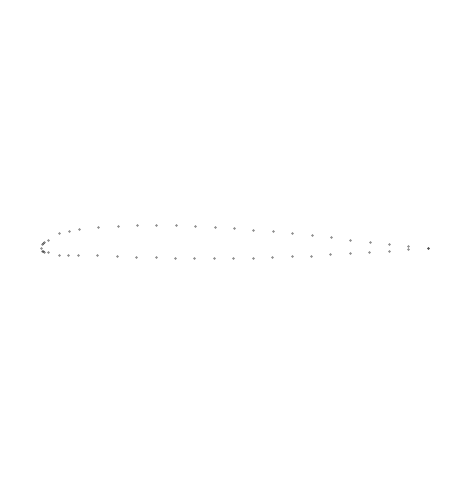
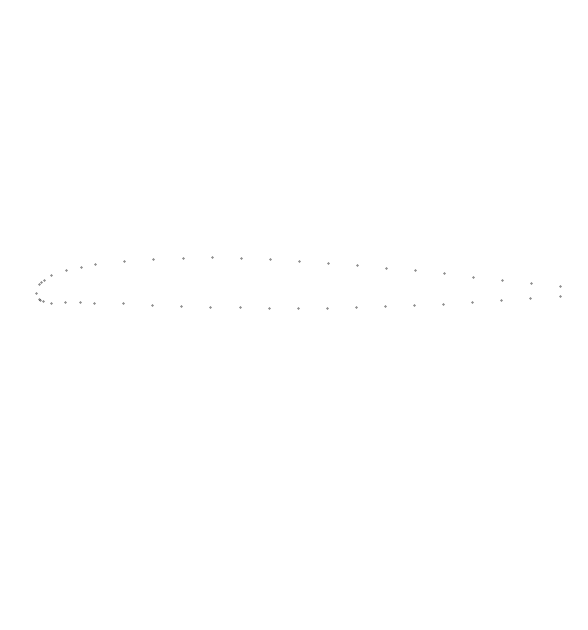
part: (44, 246) -> (44, 290), size x1.43

